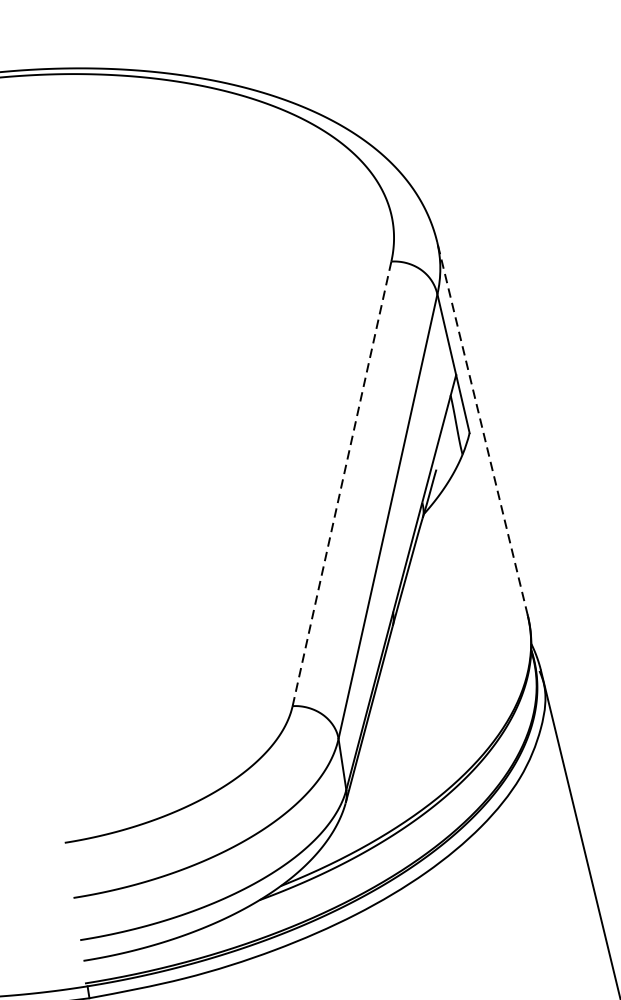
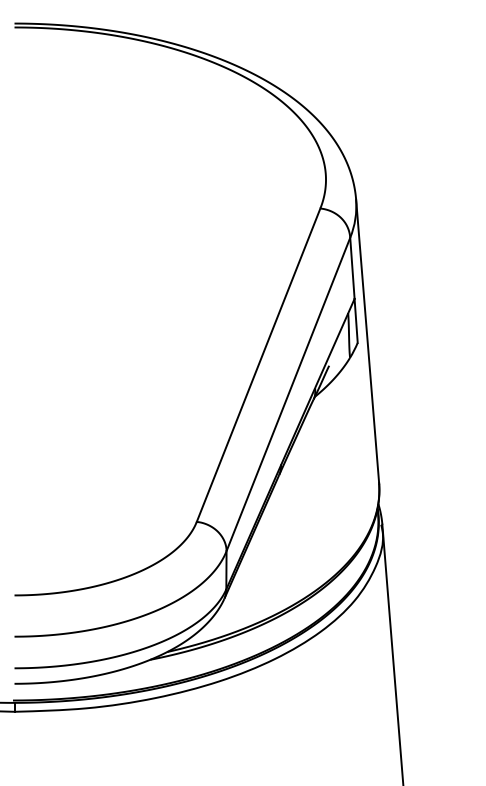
line: (482, 427) -> (367, 340), dashed -> solid
line: (341, 484) -> (258, 365), dashed -> solid

